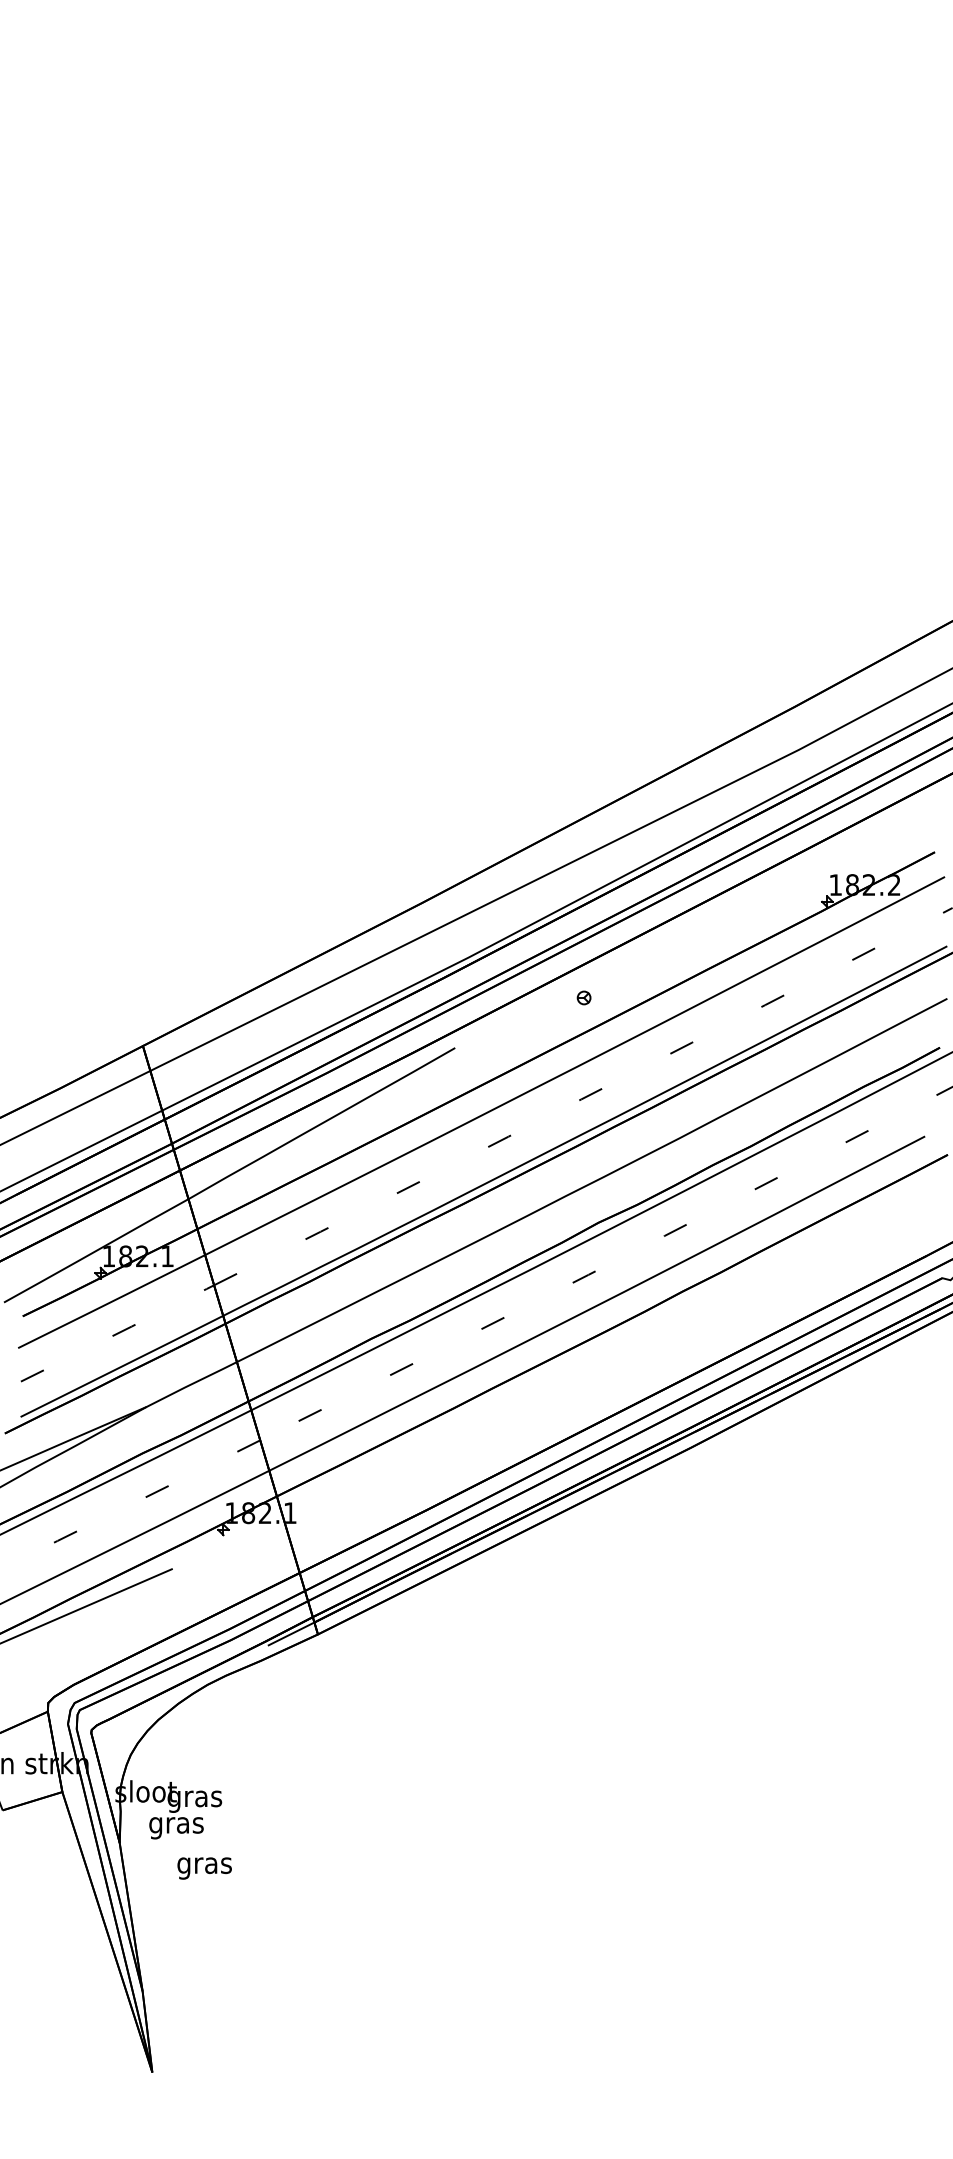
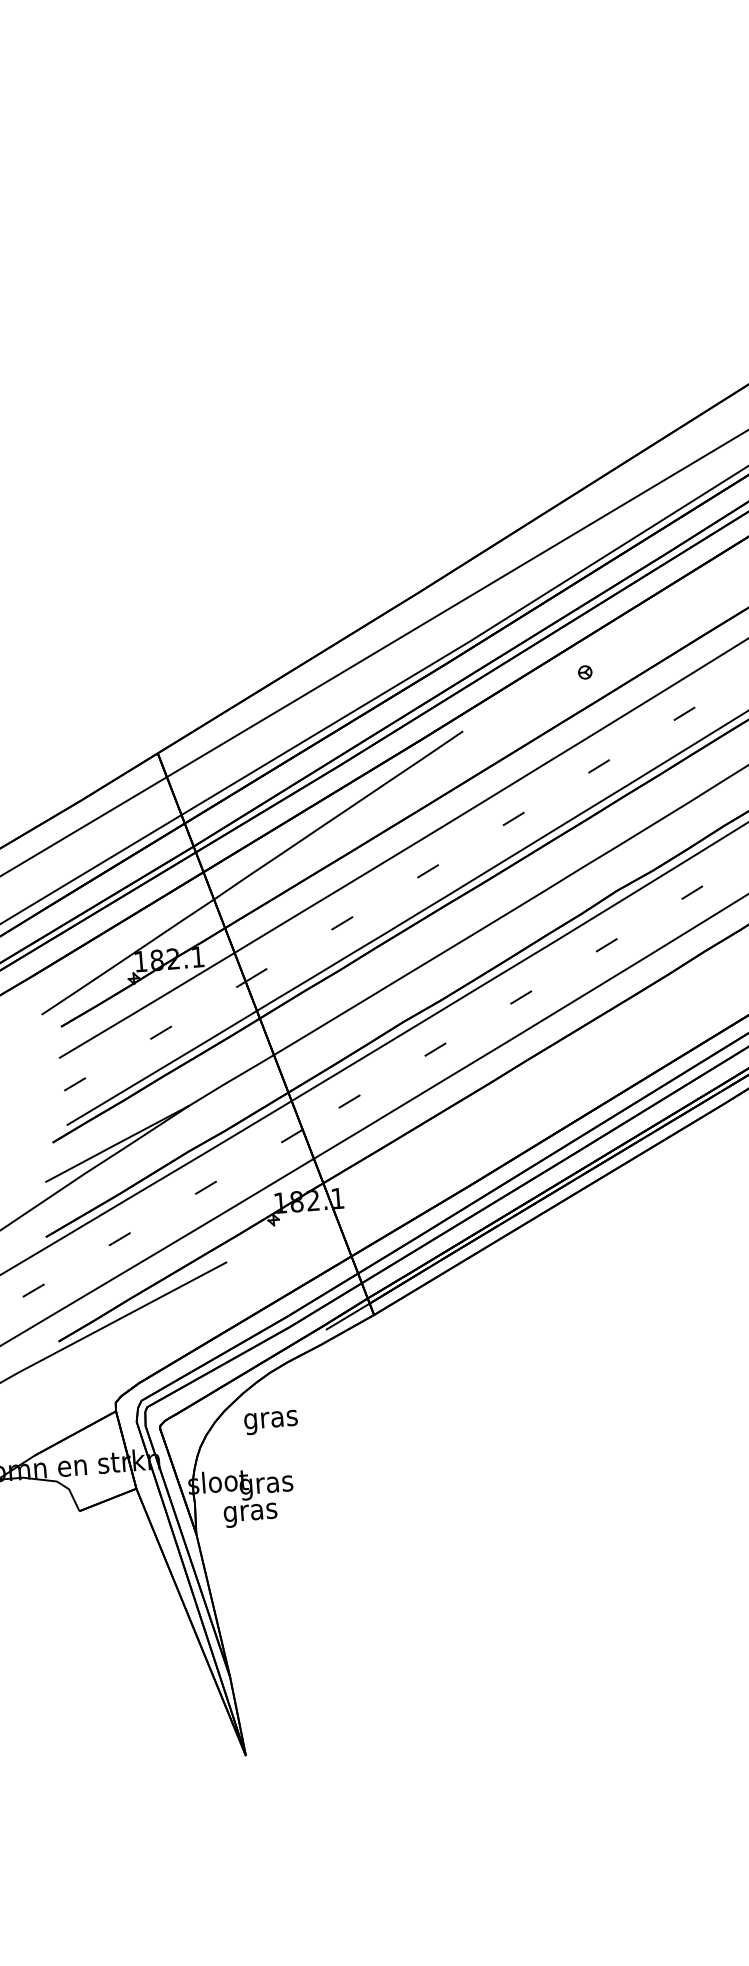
text: (204, 1868) -> (270, 1422), moved

